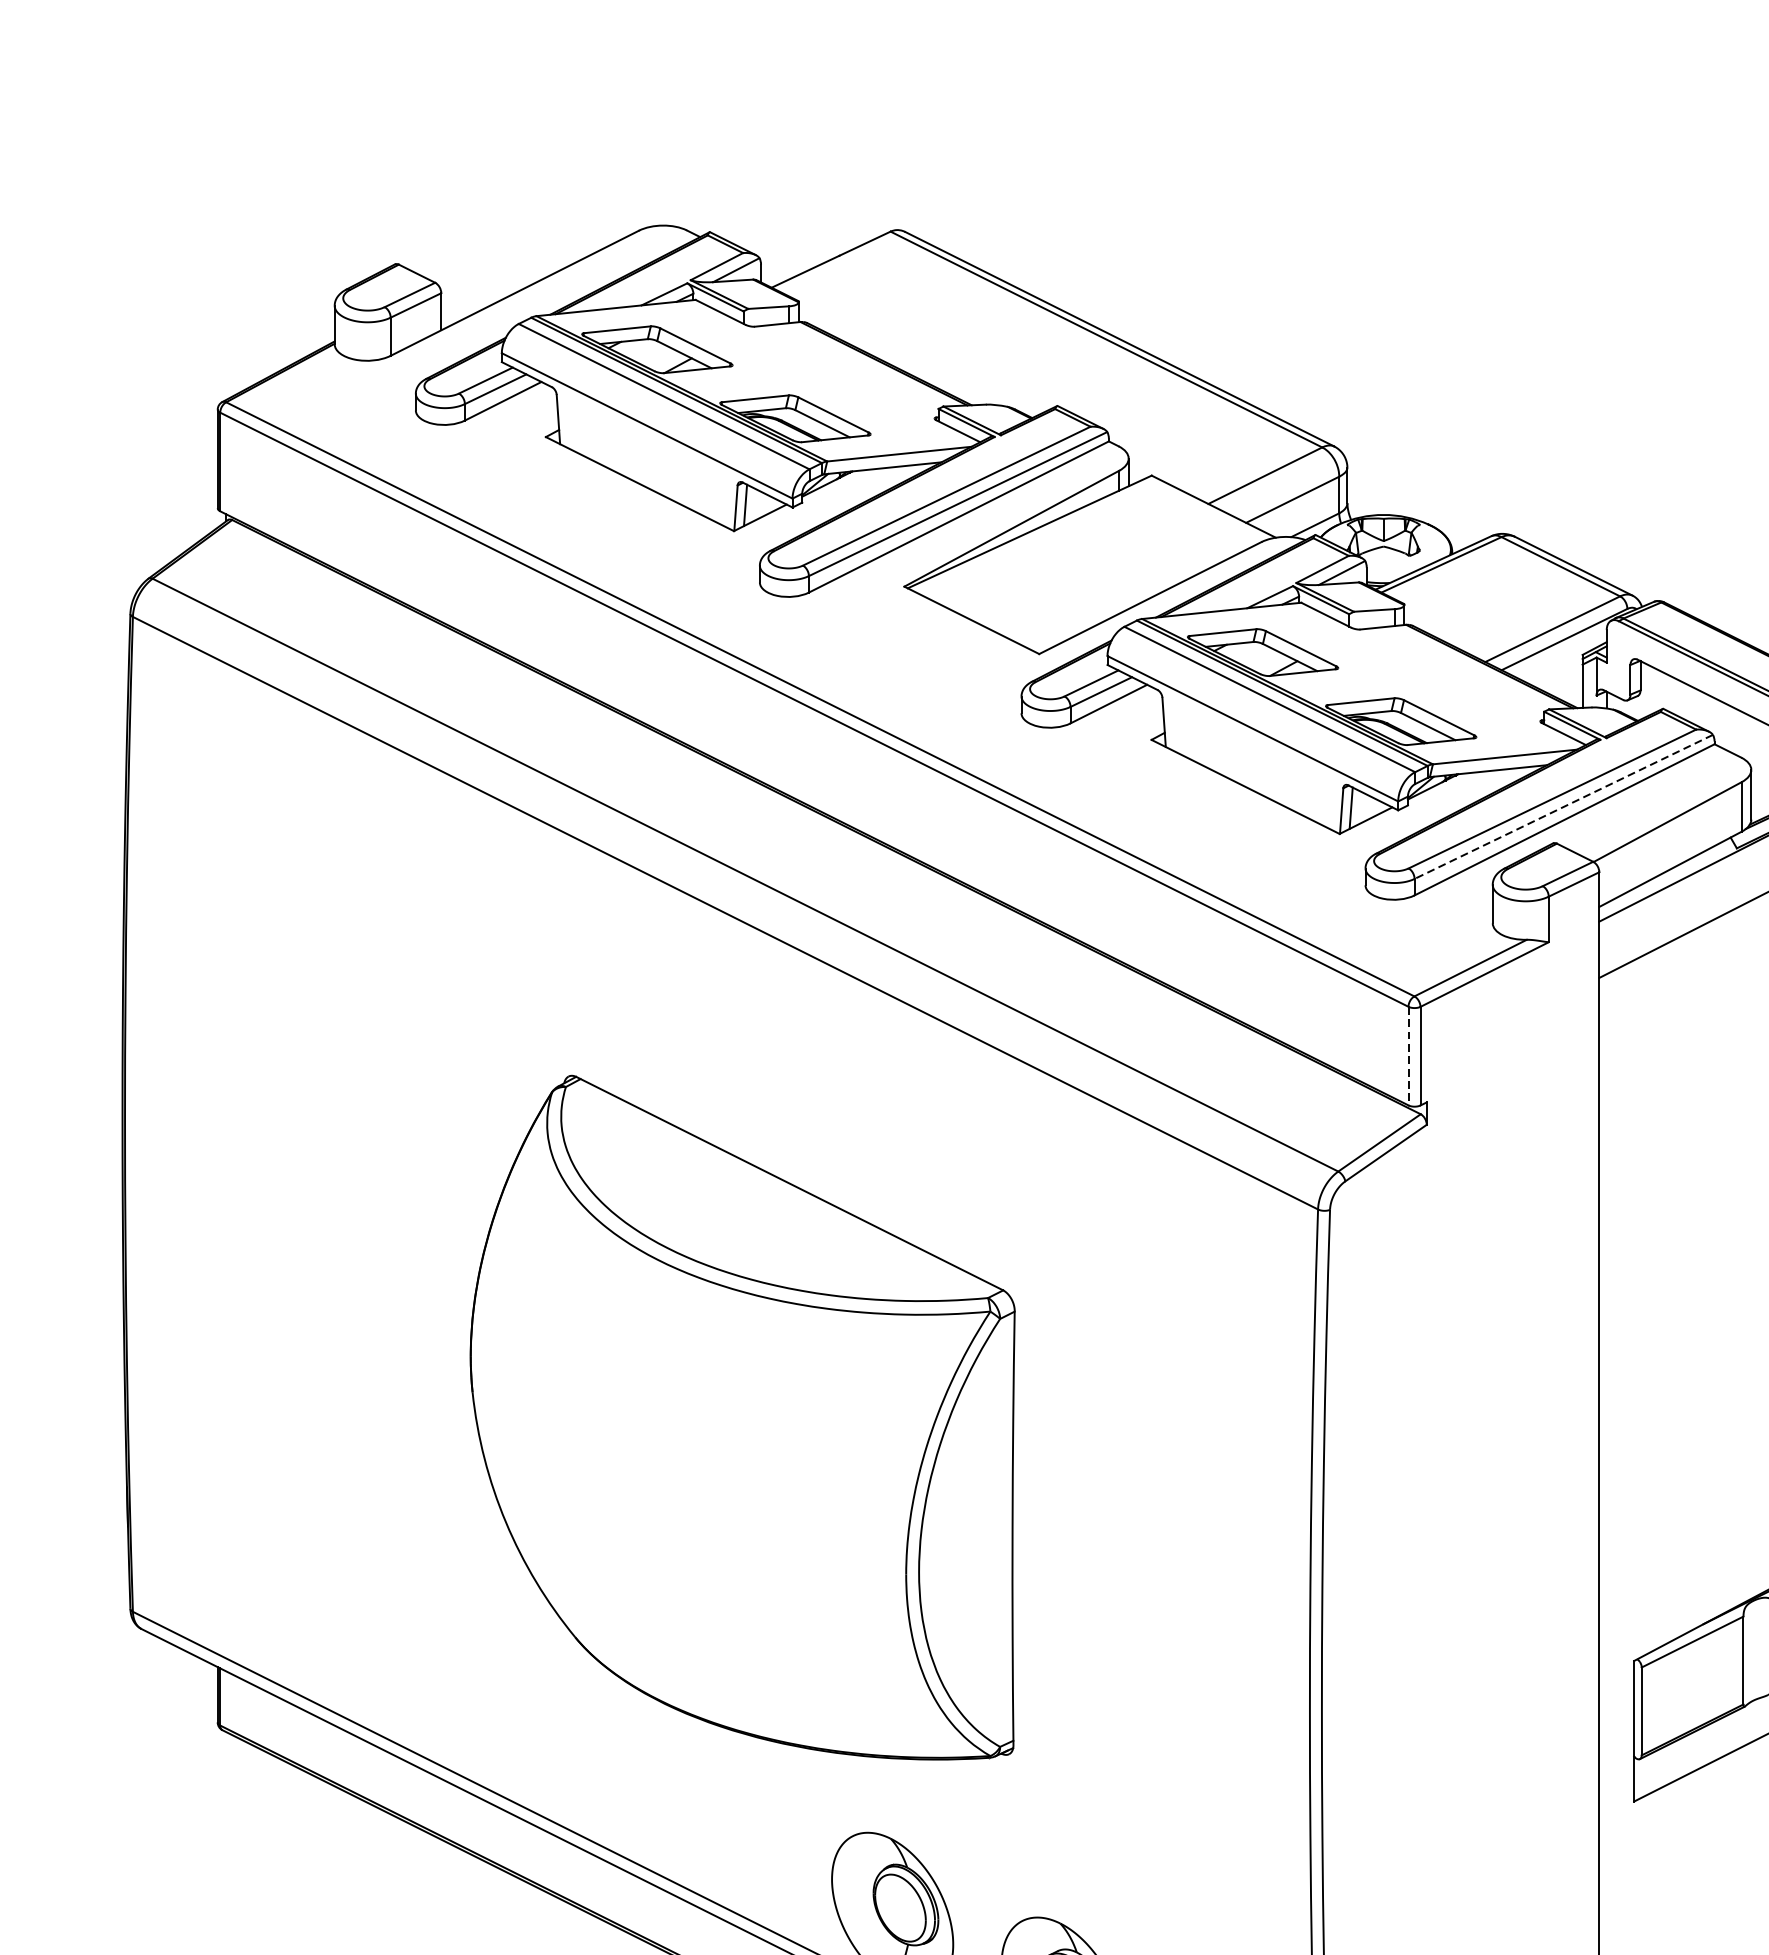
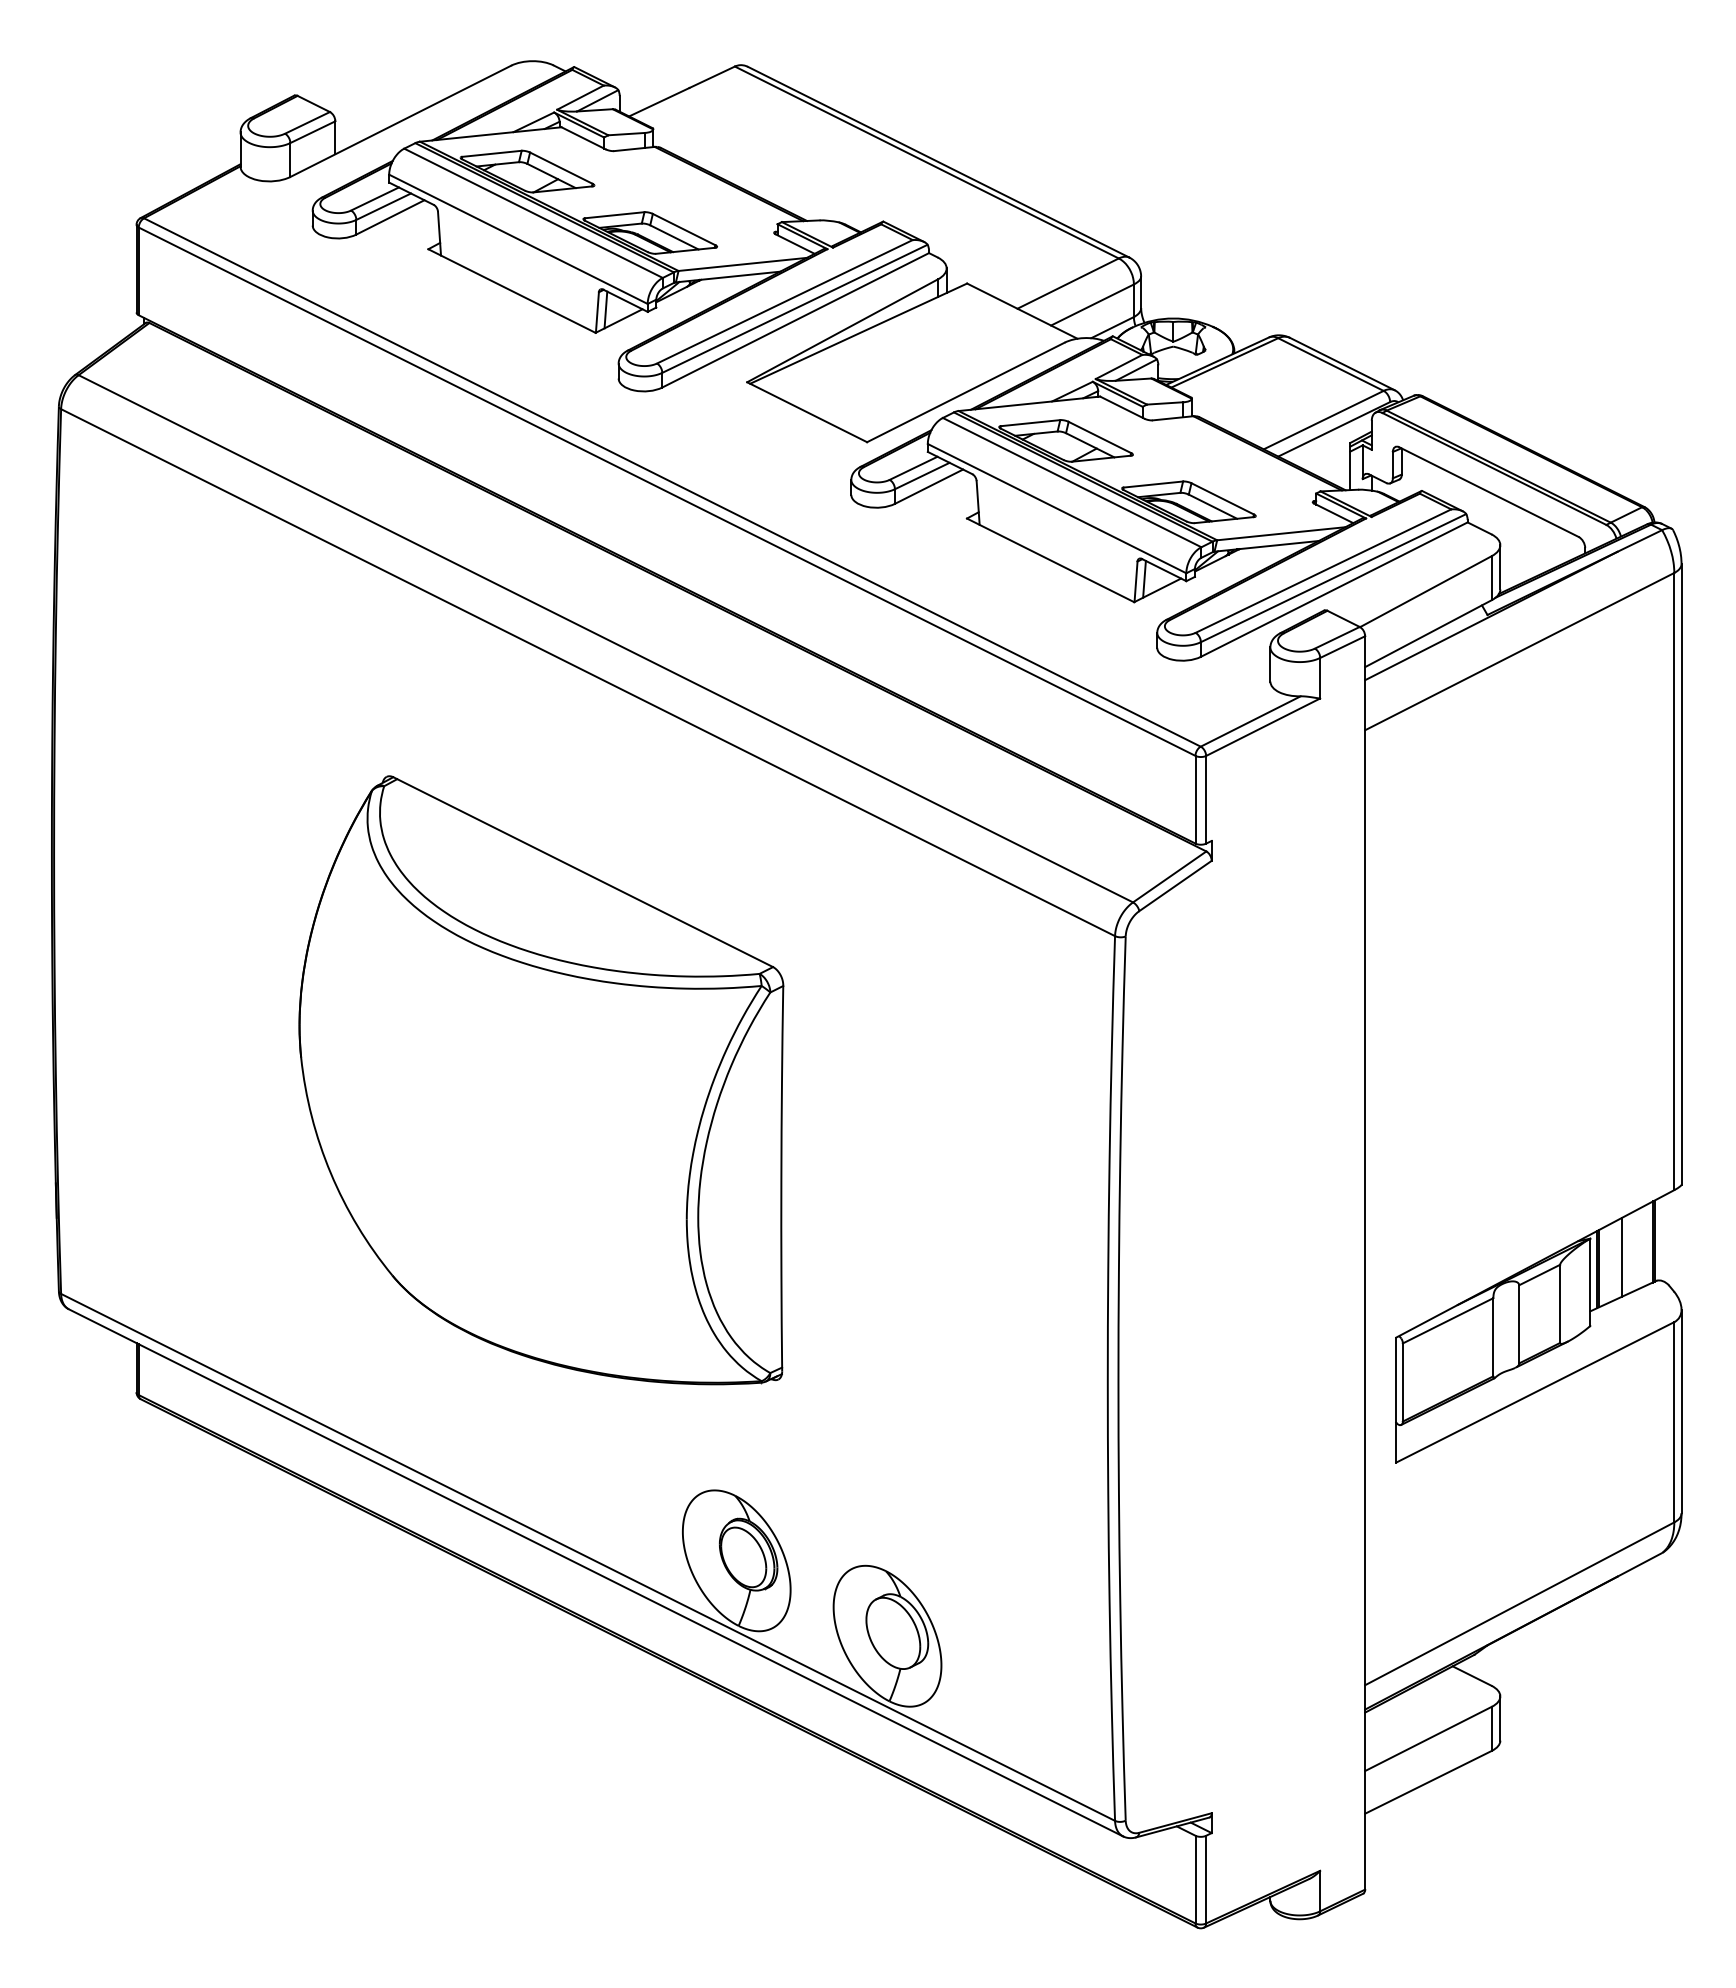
line: (1563, 807) -> (1333, 578), dashed -> solid
line: (1408, 1055) -> (1195, 799), dashed -> solid
part: (742, 1417) -> (541, 1080), moved

